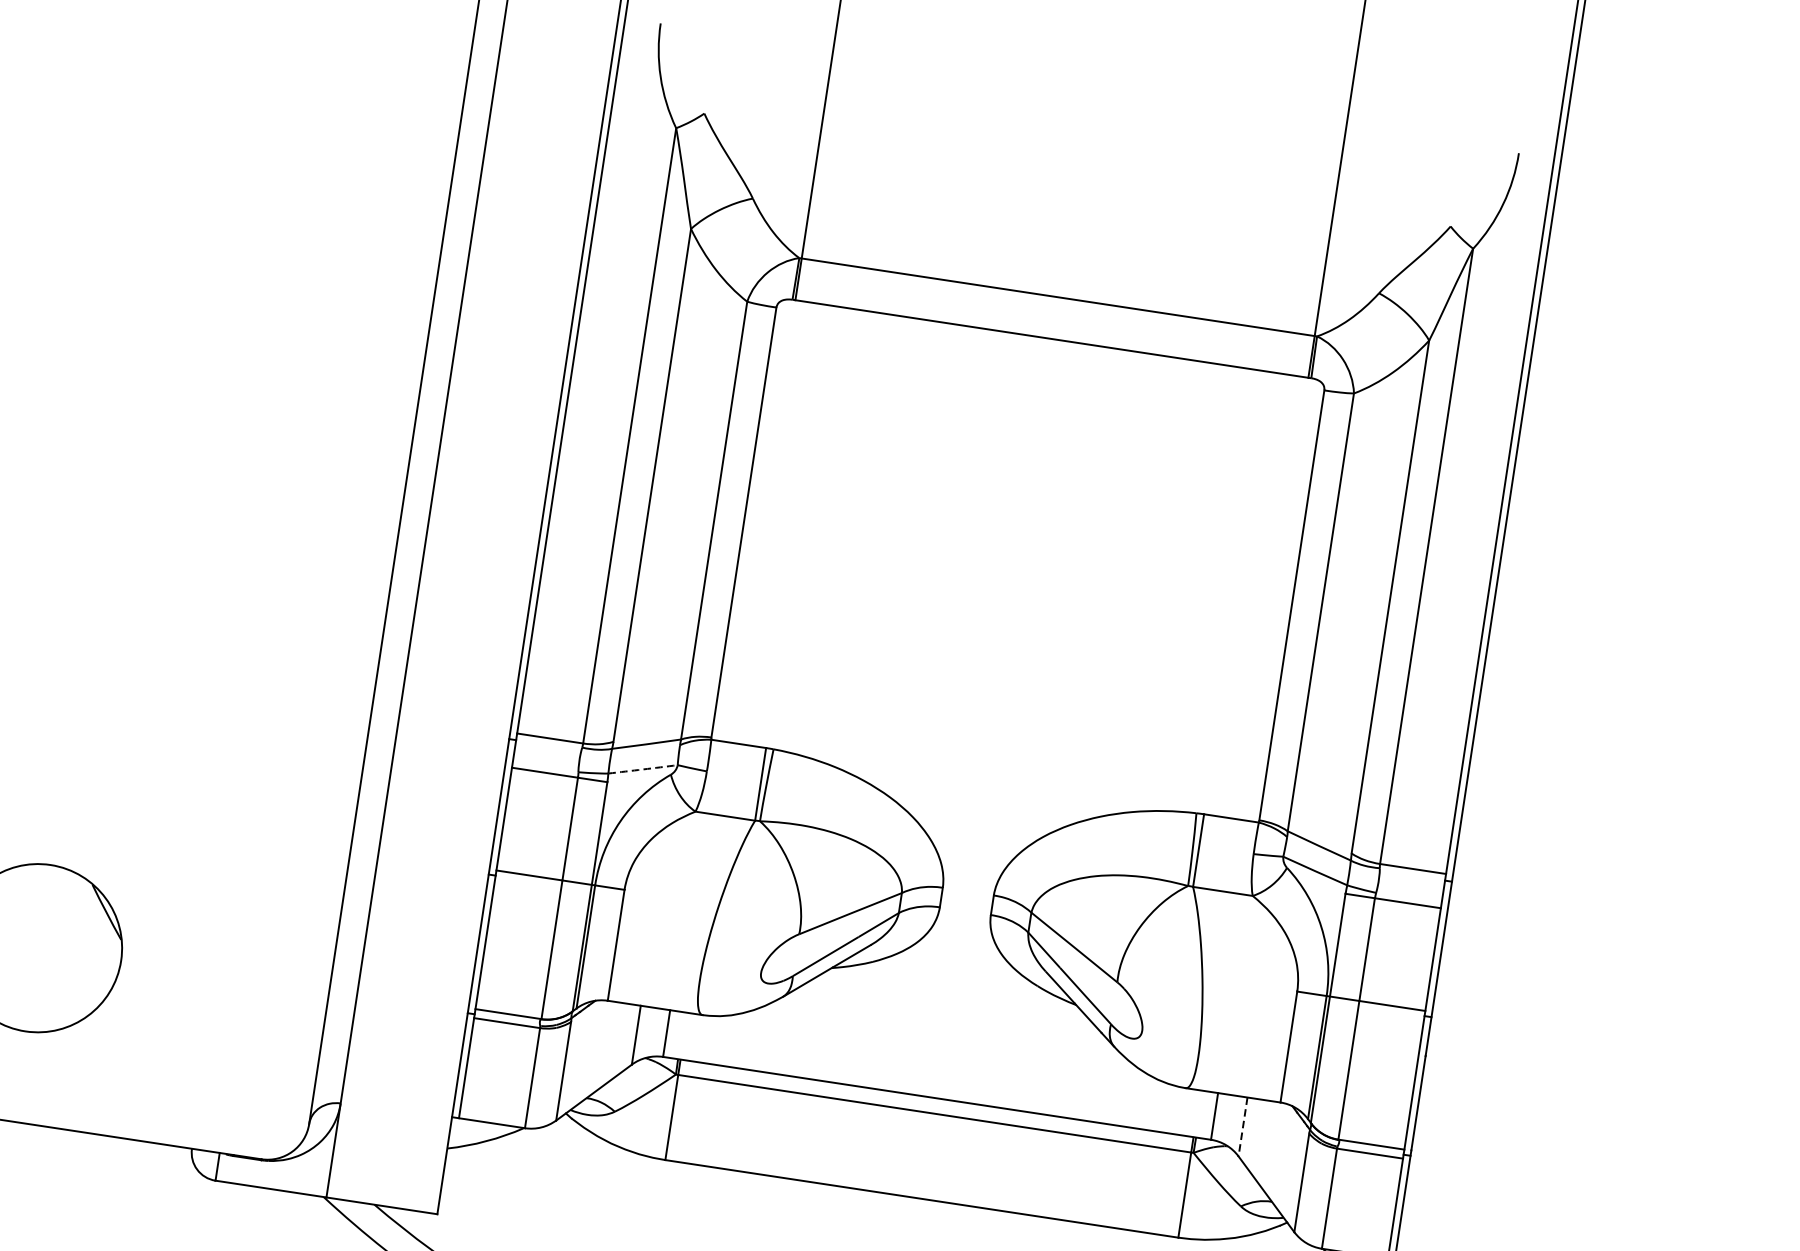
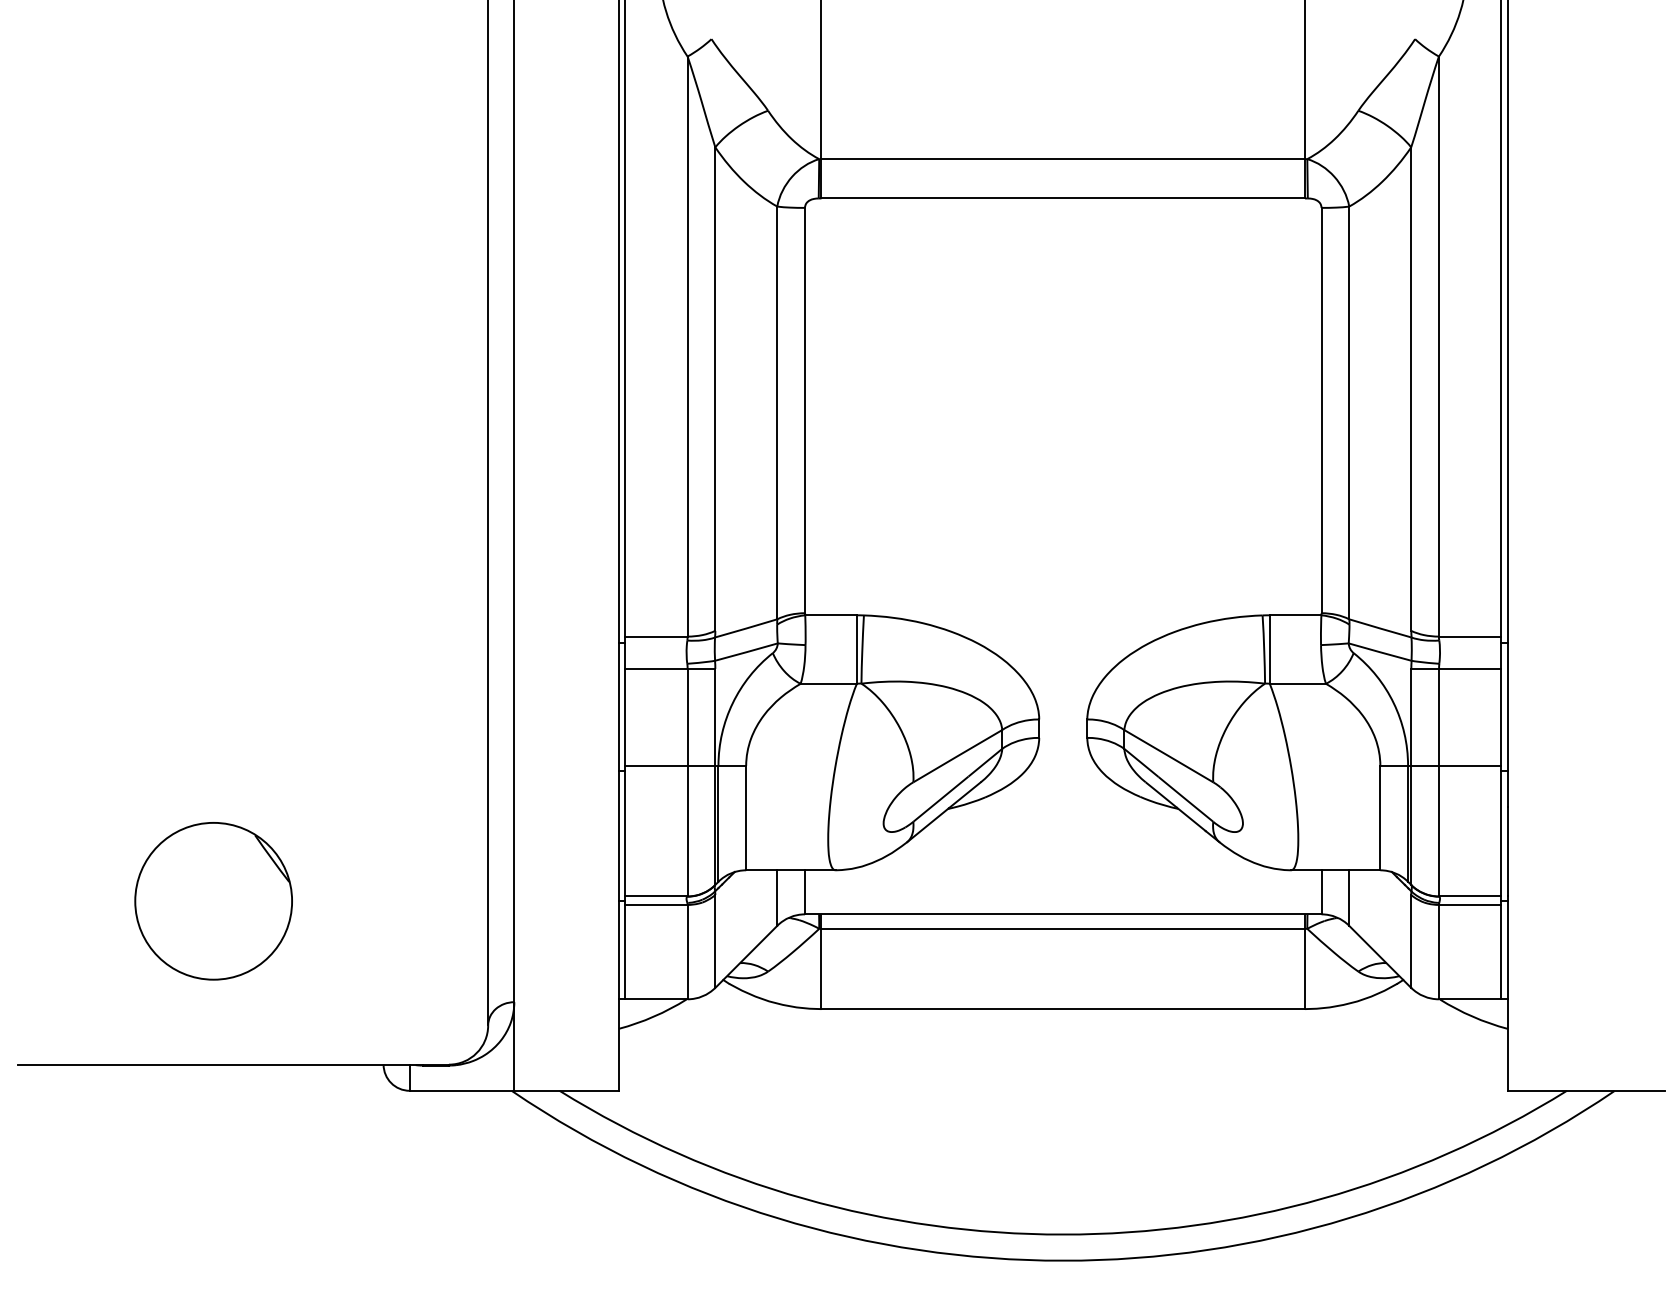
arc: (643, 769) -> (746, 652), dashed -> solid
line: (1243, 1127) -> (1349, 898), dashed -> solid

